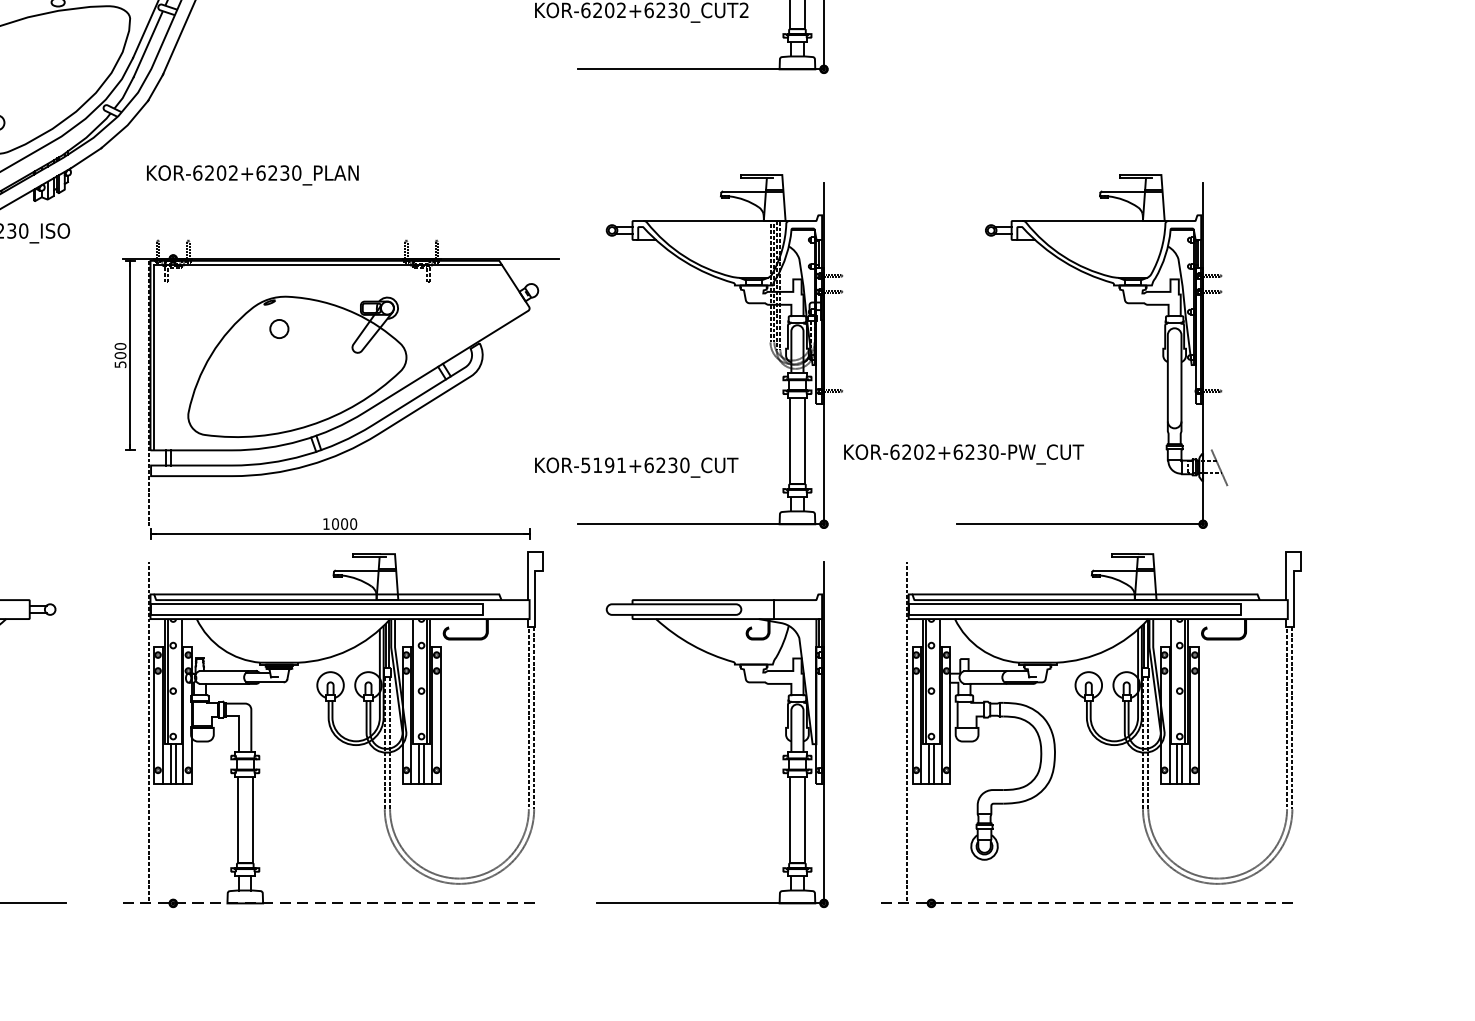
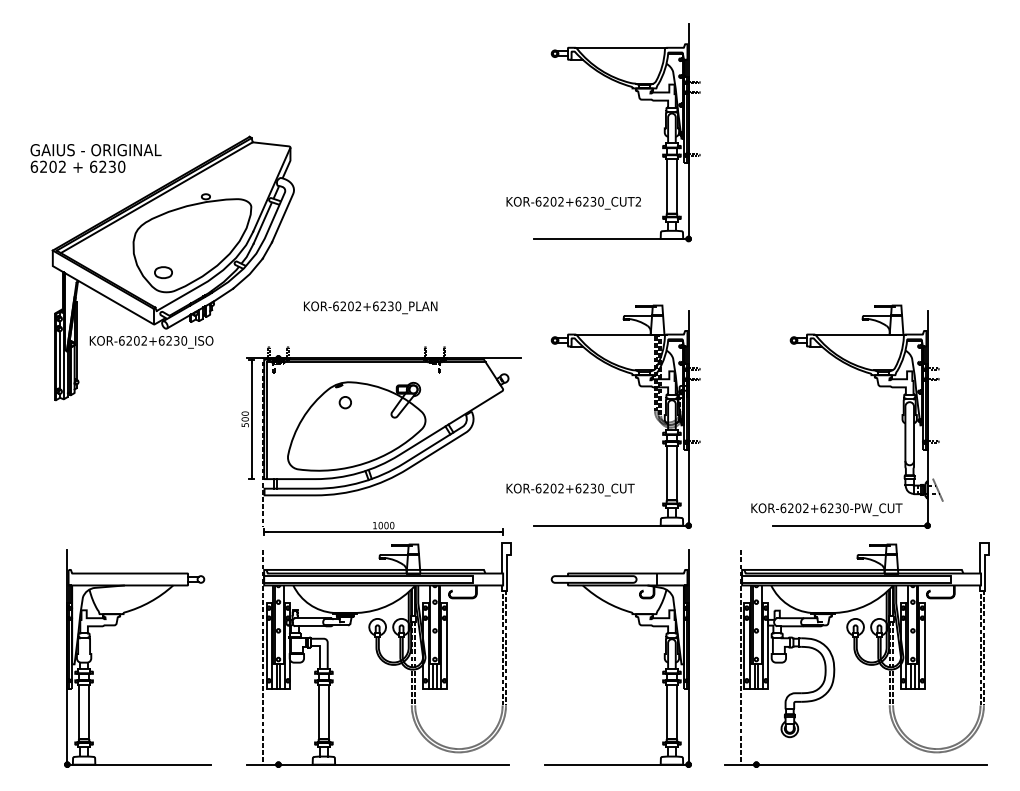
text: (252, 174) -> (370, 307), moved
text: (963, 454) -> (826, 509), moved
text: (603, 465) -> (549, 488), KOR-5191+6230_CUT -> KOR-6202+6230_CUT
line: (331, 903) -> (378, 764), dashed -> solid
line: (1090, 903) -> (856, 764), dashed -> solid

